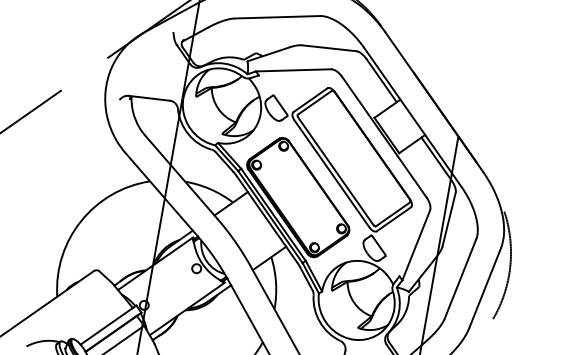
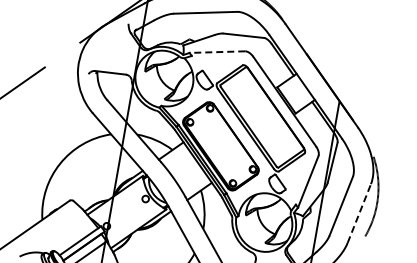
line: (293, 70) -> (217, 52), solid -> dashed
line: (485, 288) -> (359, 213), solid -> dashed

